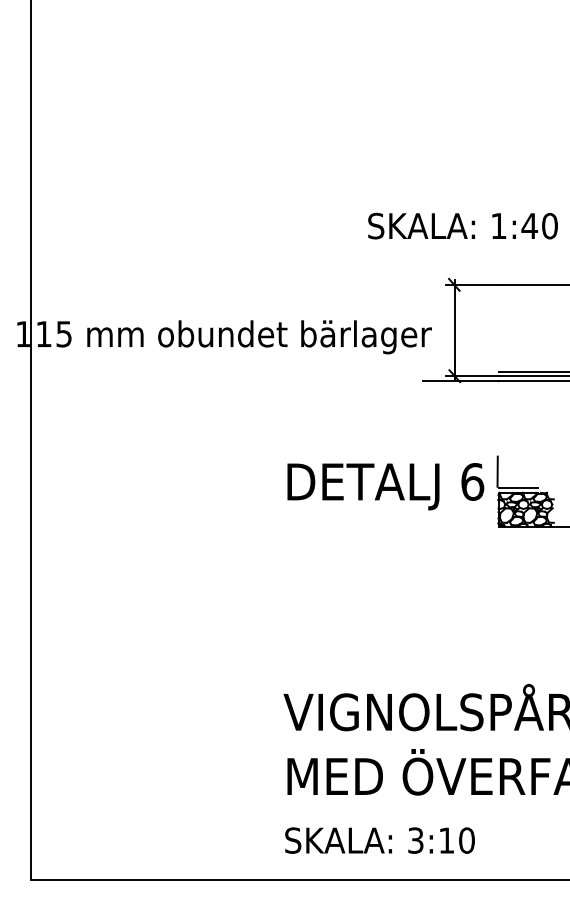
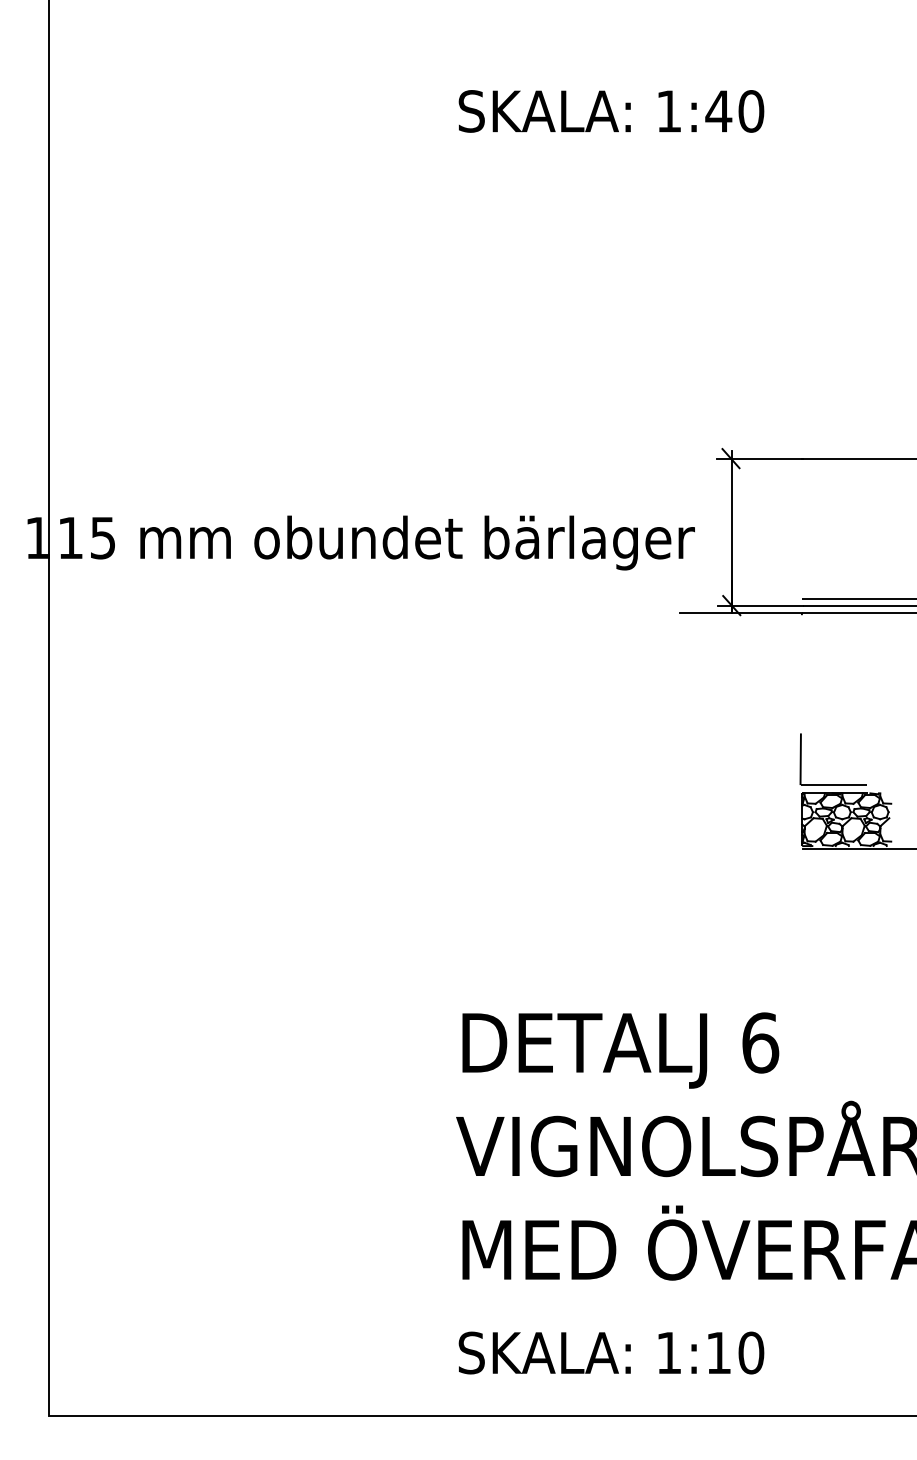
text: (462, 225) -> (610, 110), moved
text: (385, 486) -> (620, 1050), moved
text: (415, 840) -> (668, 1352), 3:10 -> 1:10

